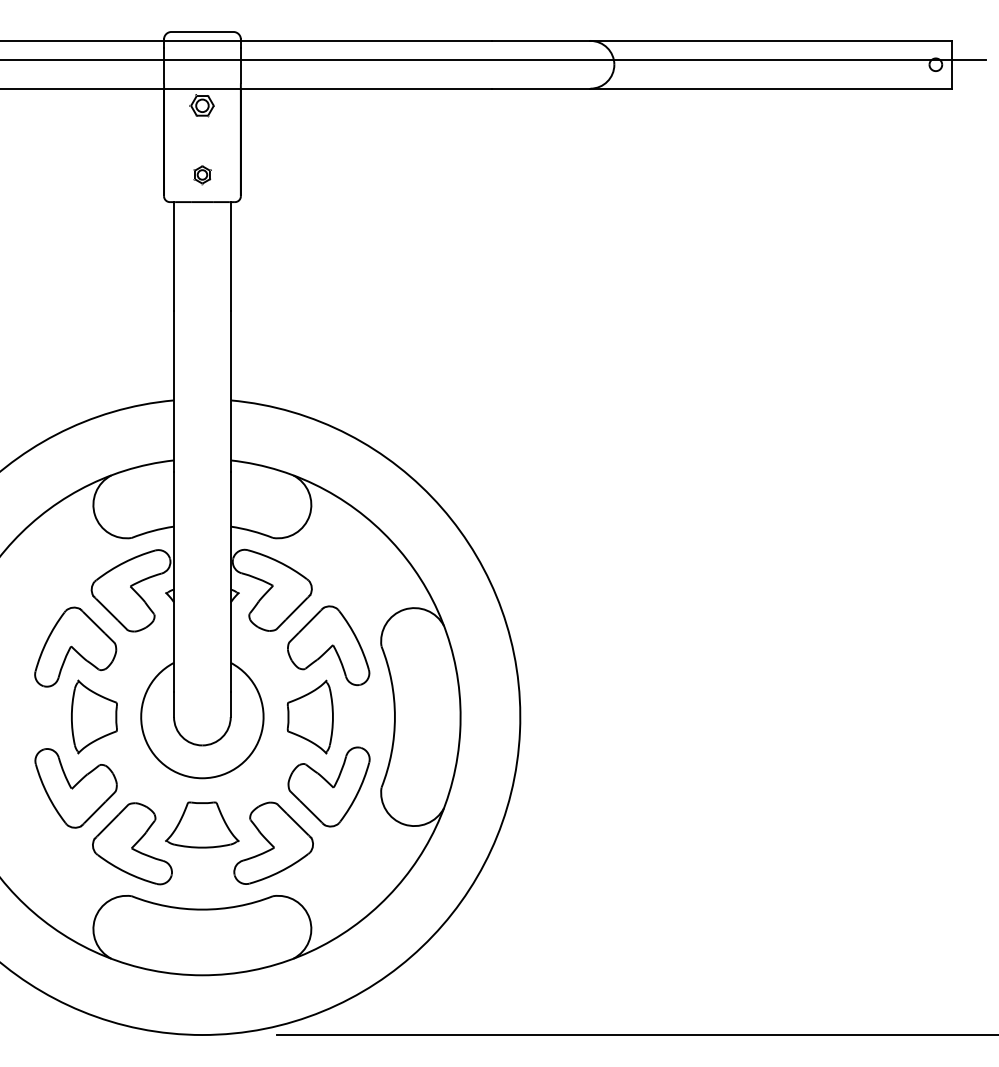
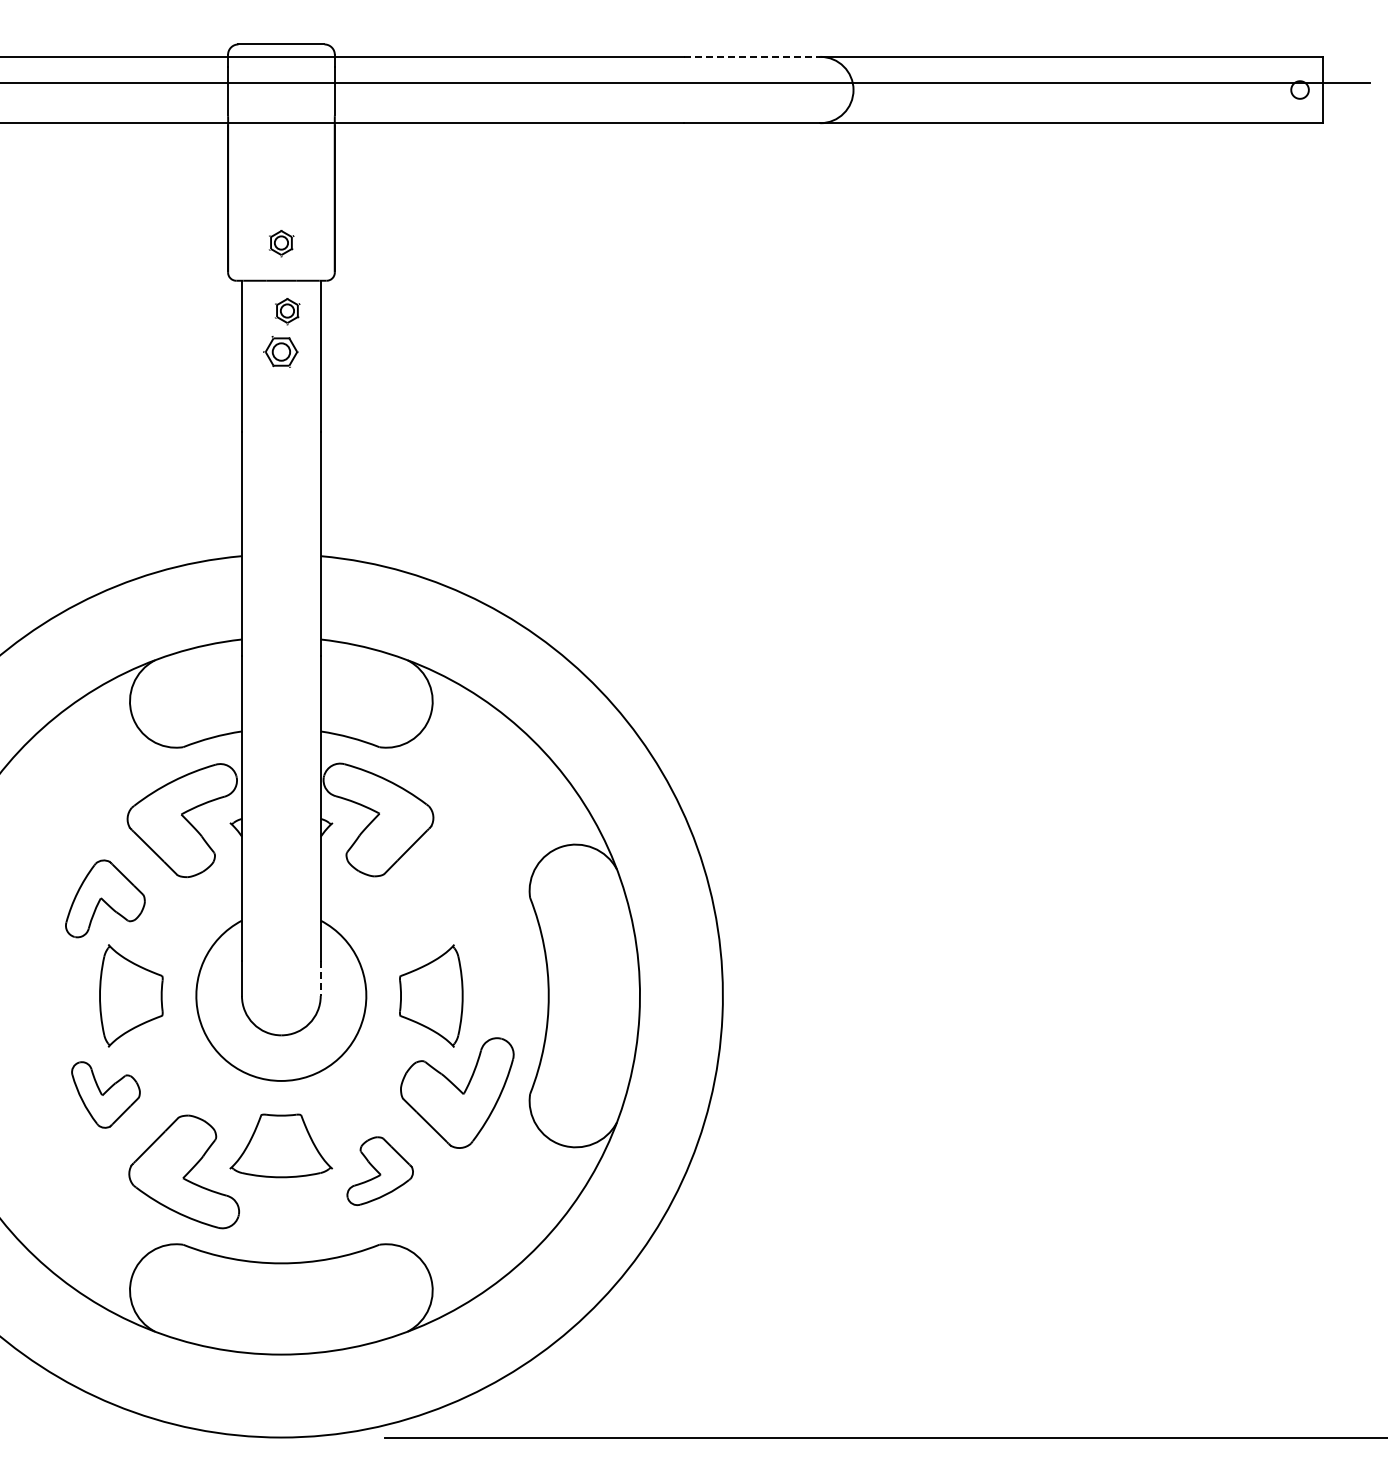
line: (541, 40) -> (752, 56), solid -> dashed
part: (201, 105) -> (280, 351), moved
part: (206, 224) -> (287, 311), added
part: (328, 645) -> (456, 896), removed
part: (75, 646) -> (105, 898), size x0.7
line: (230, 705) -> (320, 979), solid -> dashed
part: (75, 788) -> (105, 1094), size x0.6
part: (273, 842) -> (379, 1170), size x0.6

